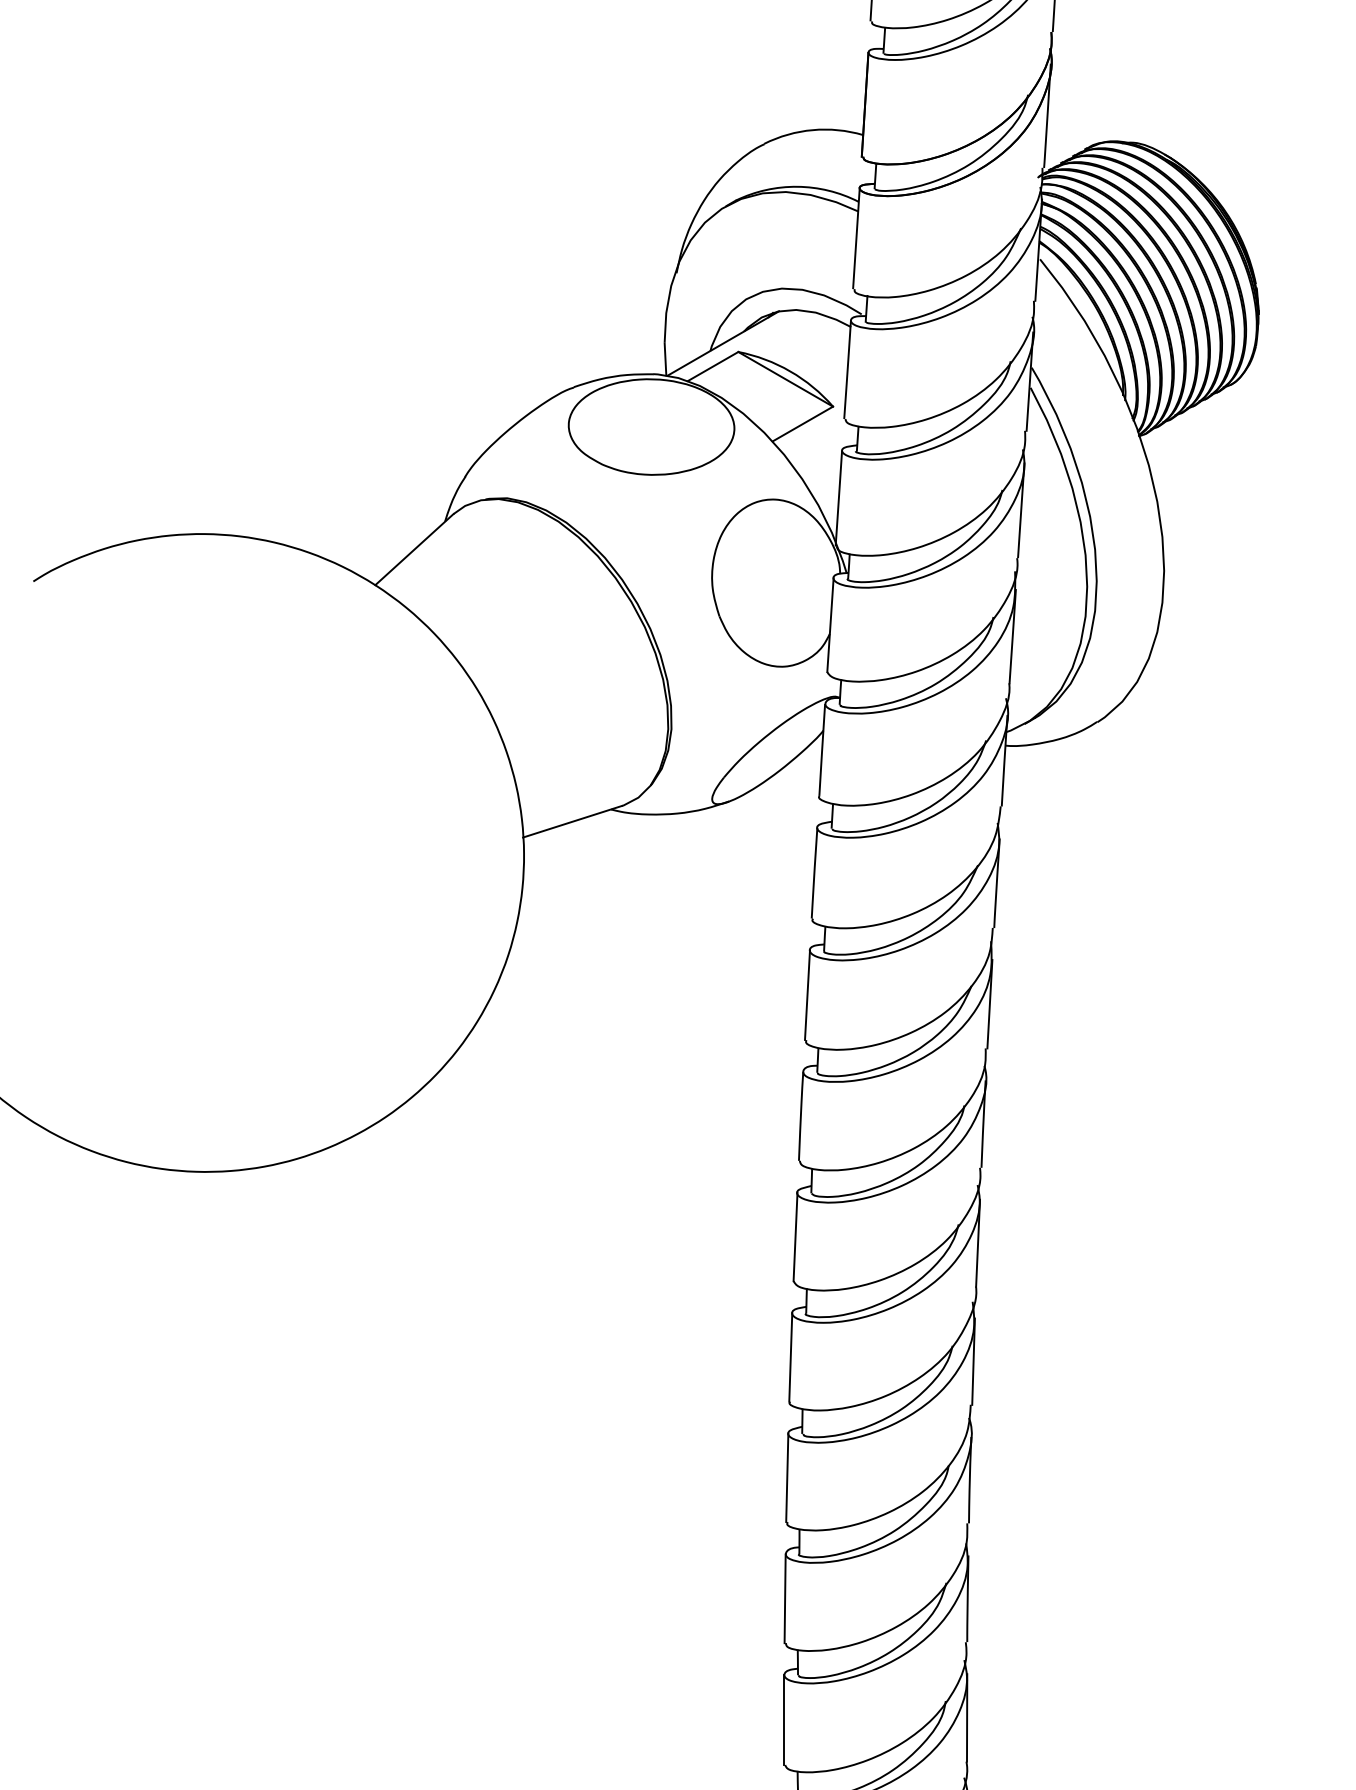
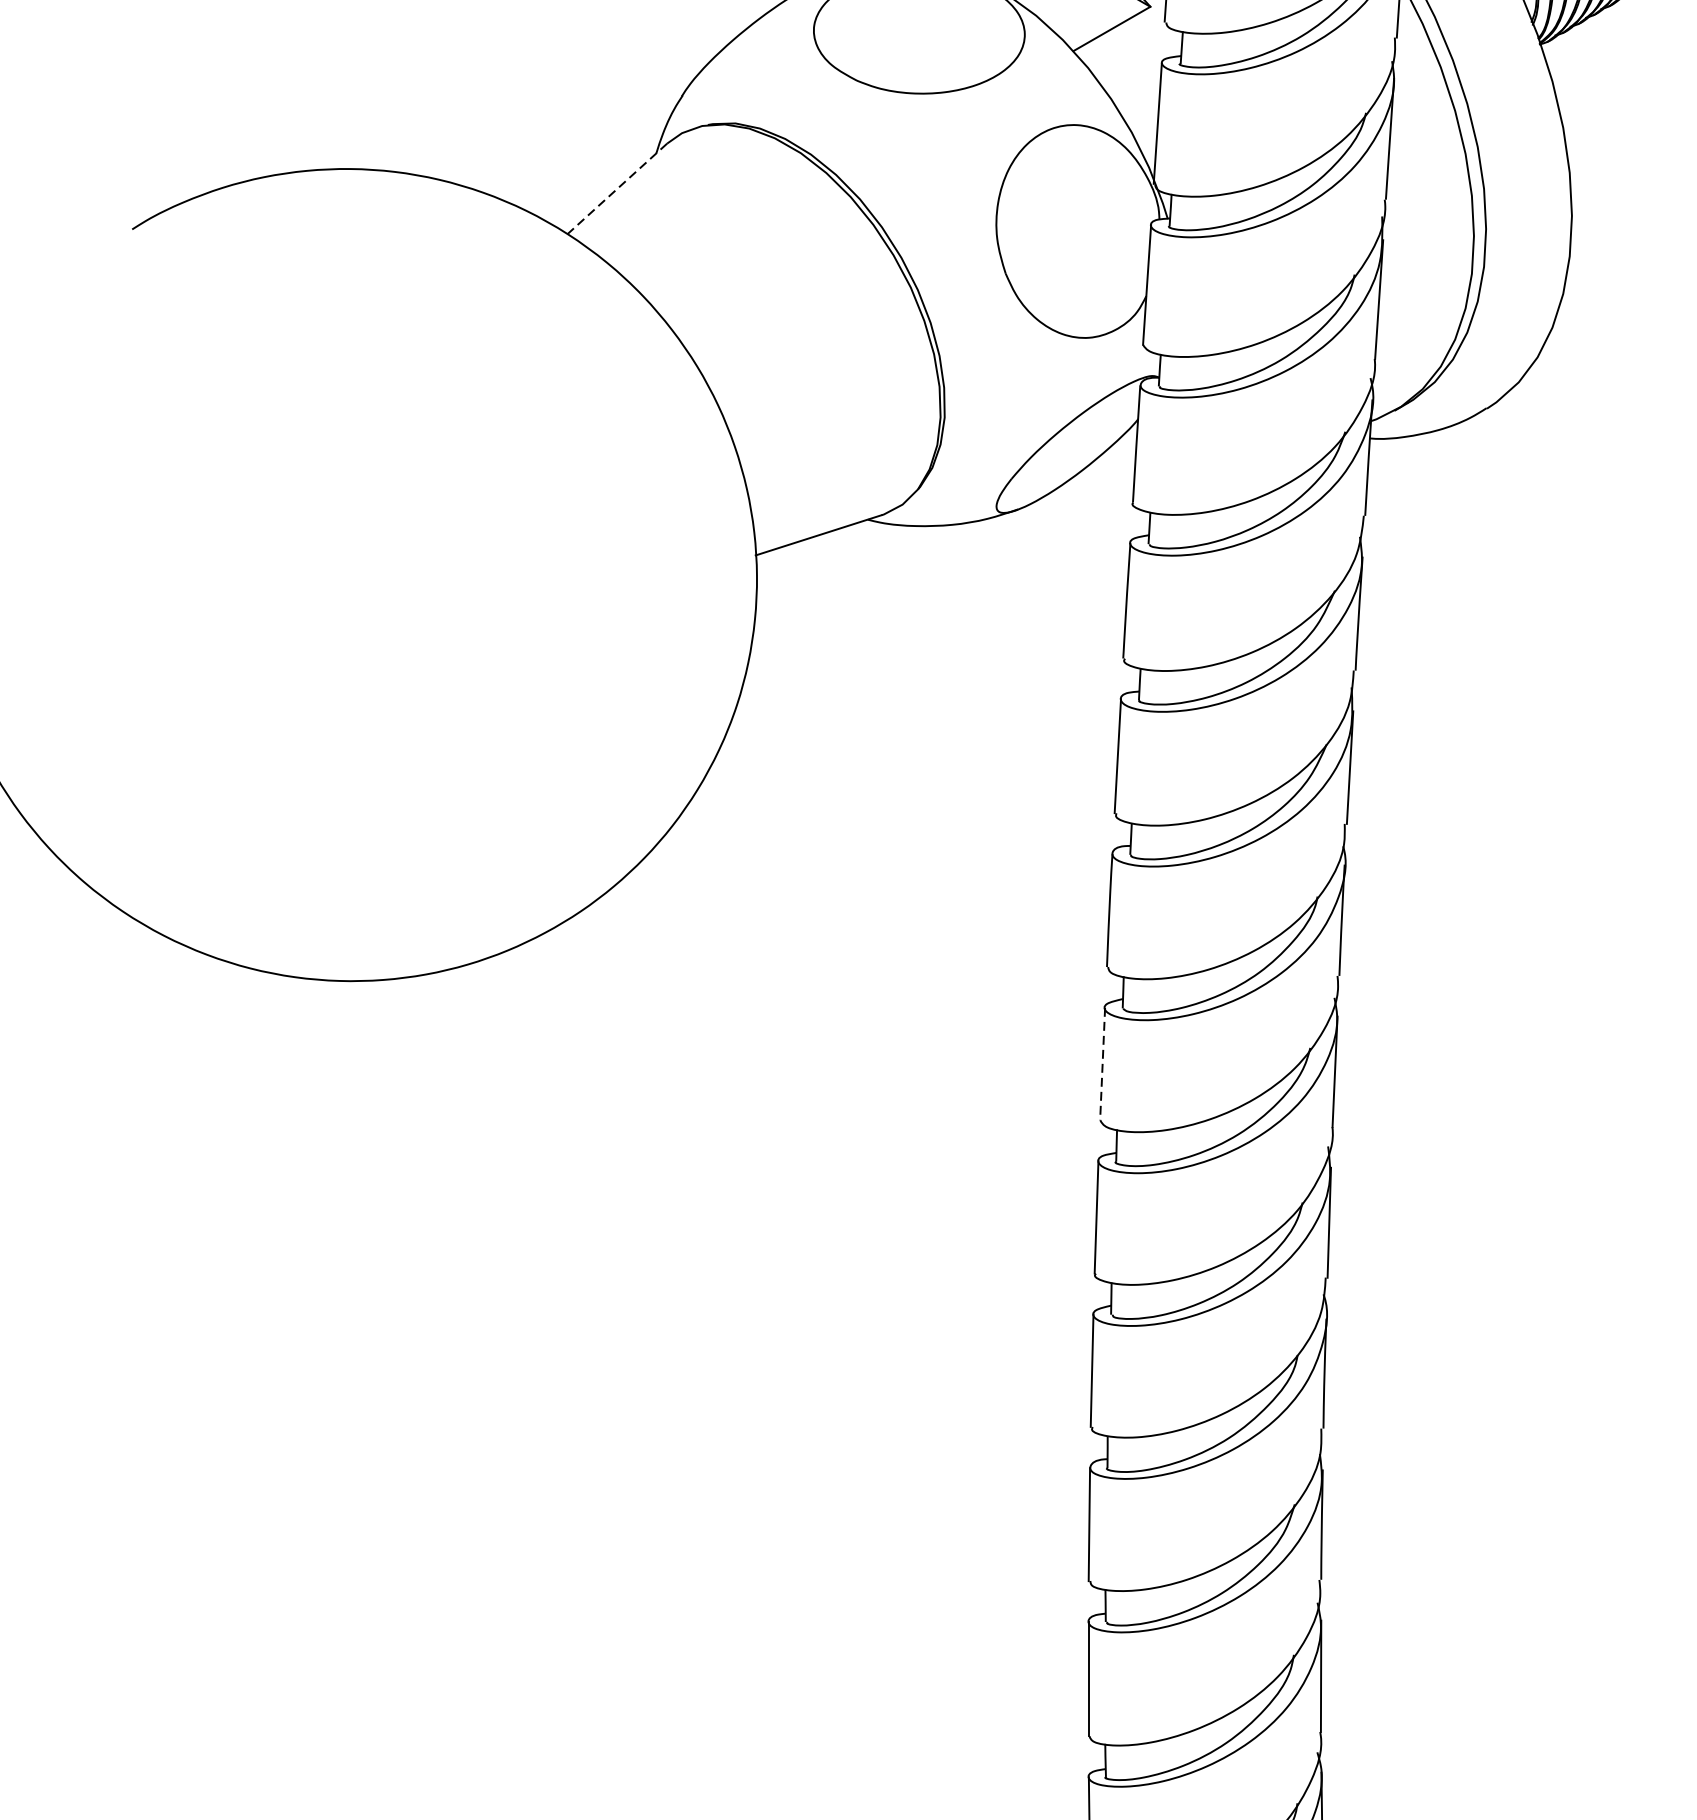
line: (414, 549) -> (617, 188), solid -> dashed
line: (795, 1237) -> (1102, 1064), solid -> dashed

